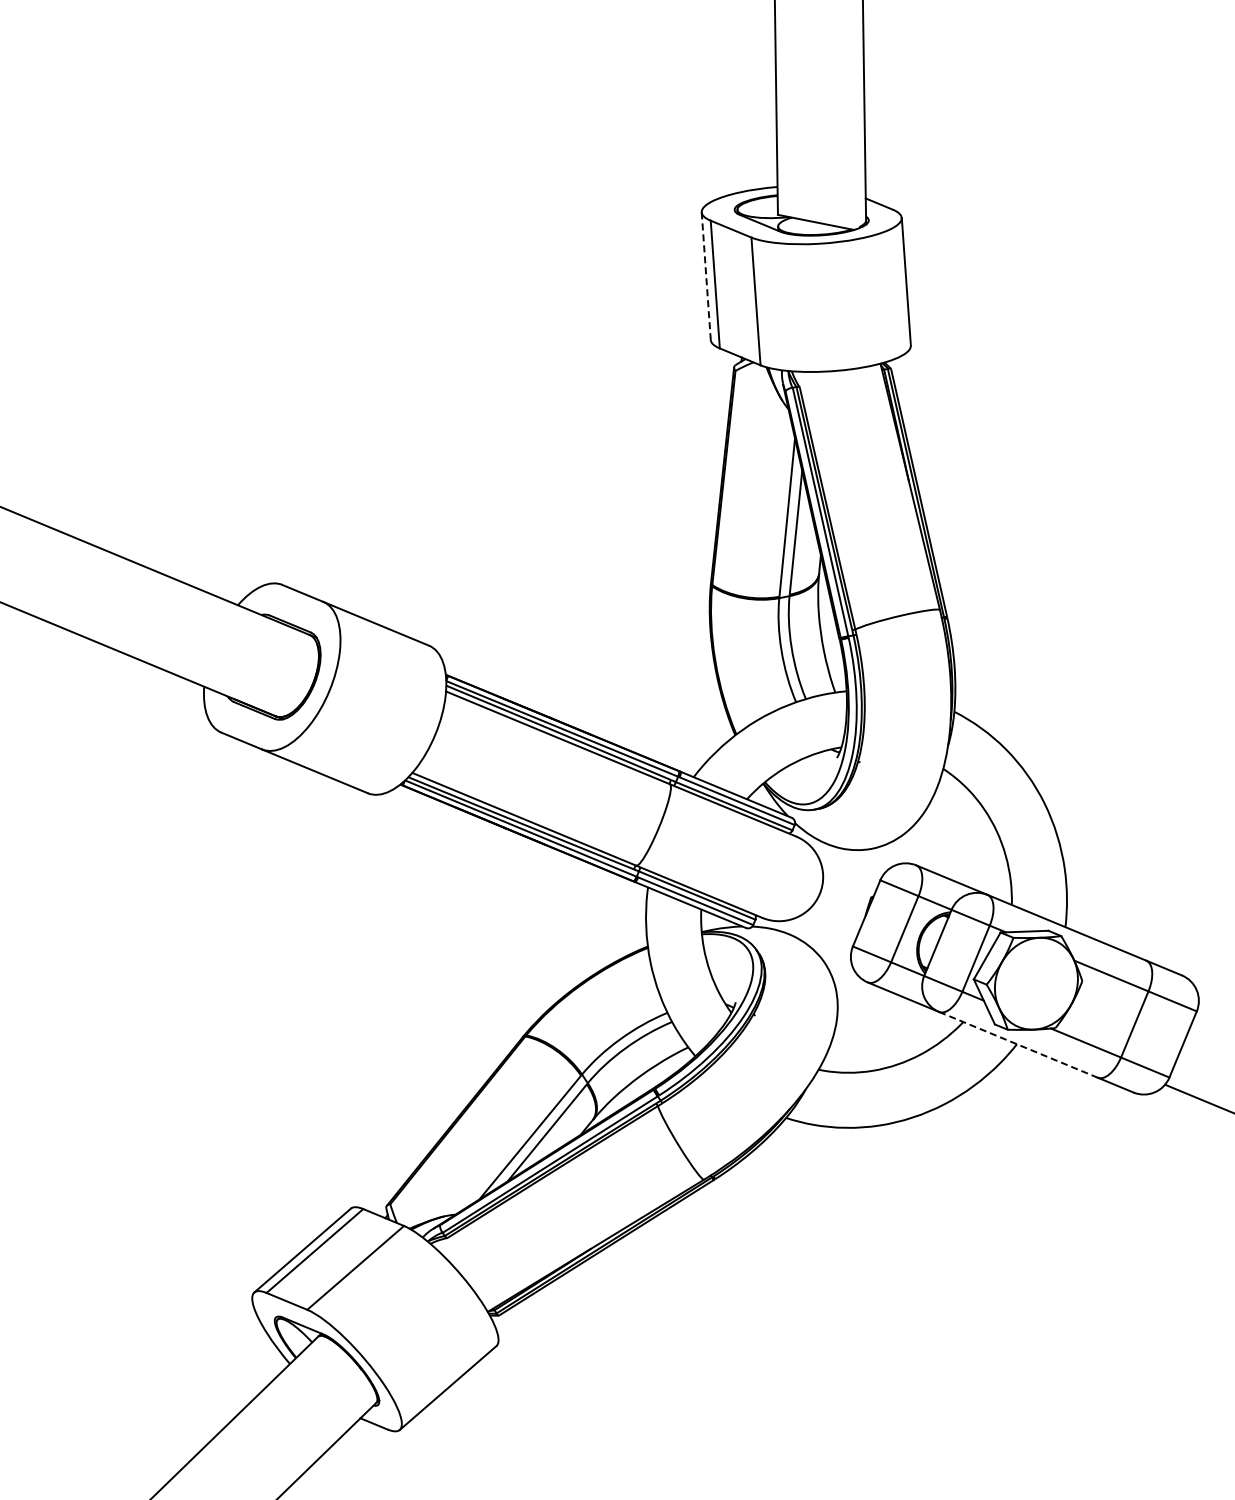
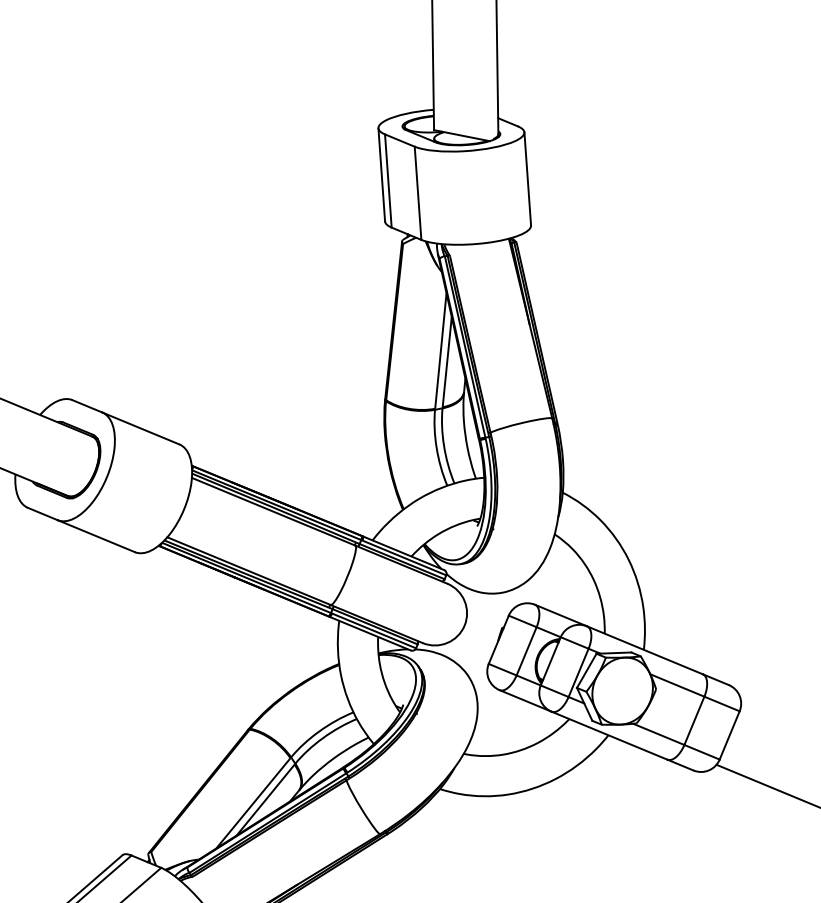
line: (706, 275) -> (381, 174), dashed -> solid
line: (1018, 1044) -> (609, 735), dashed -> solid

